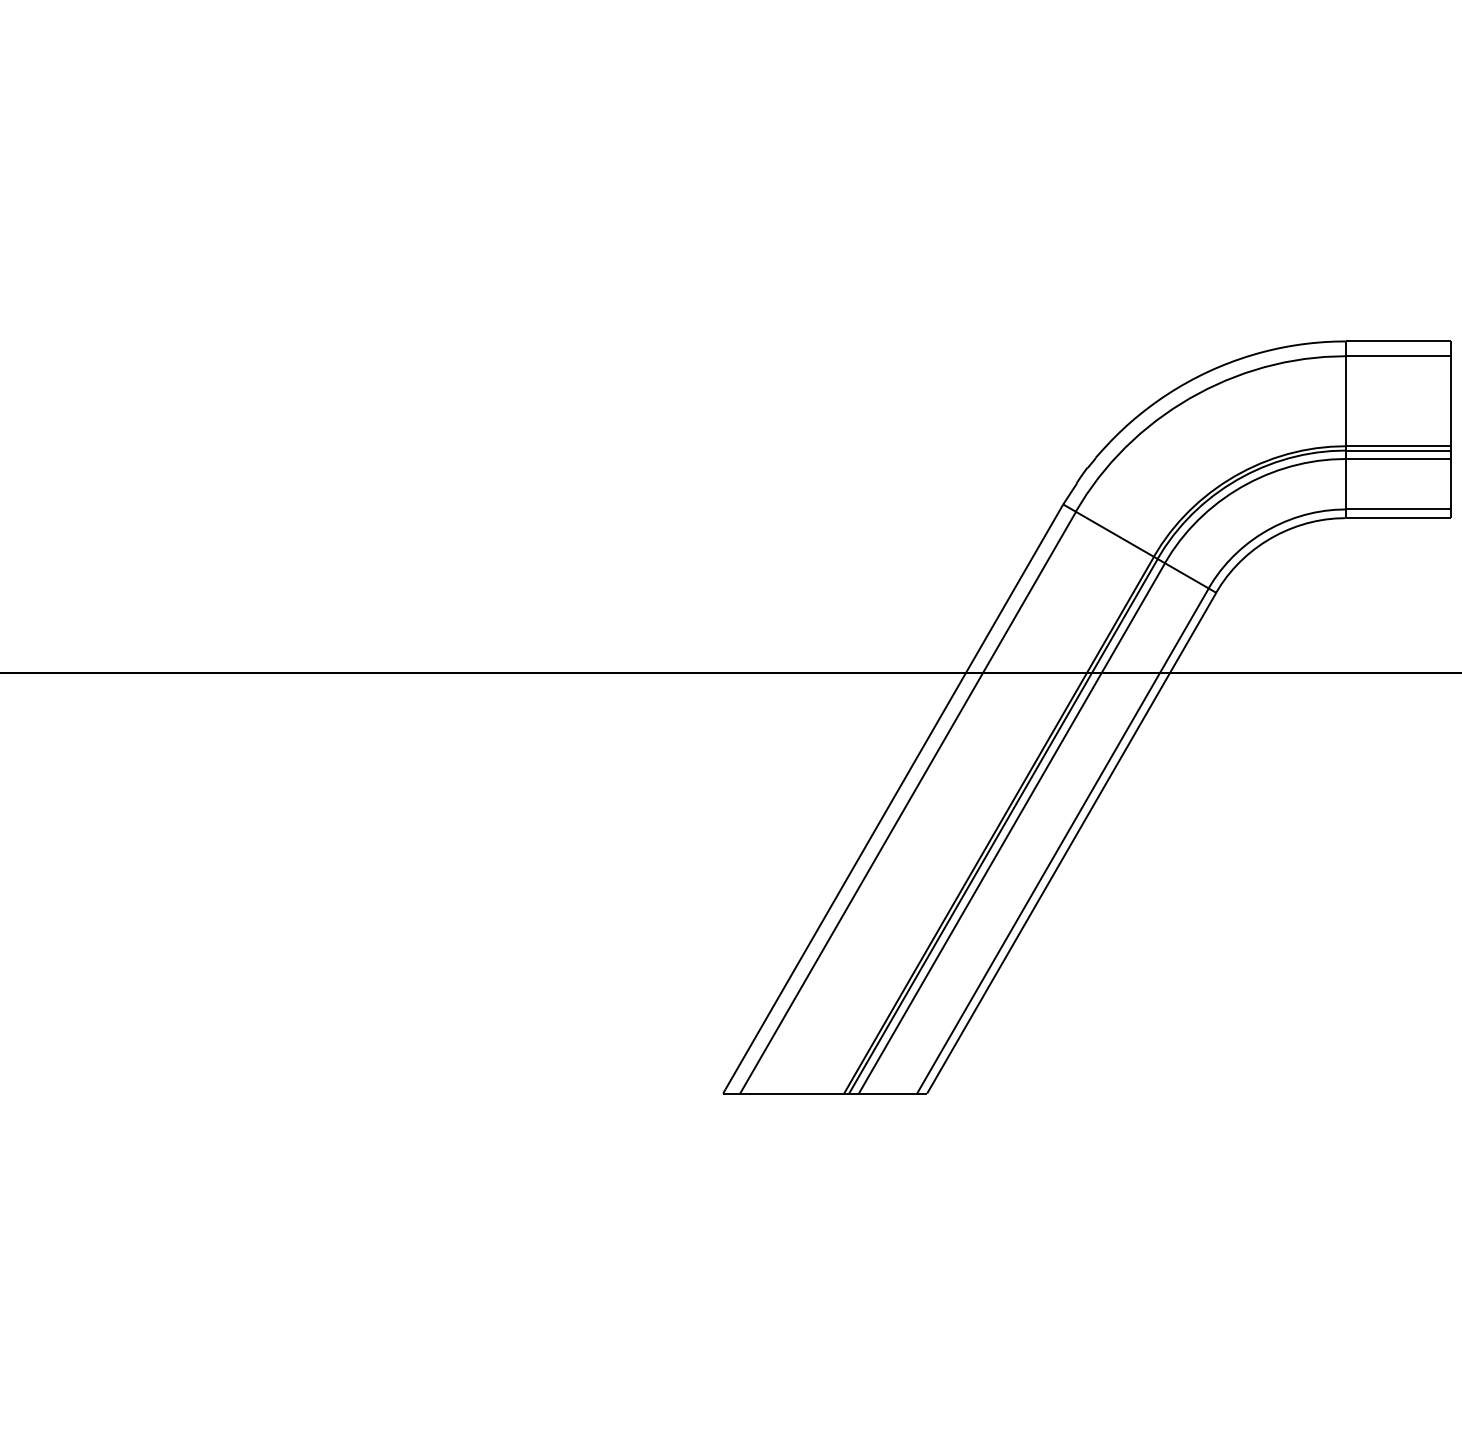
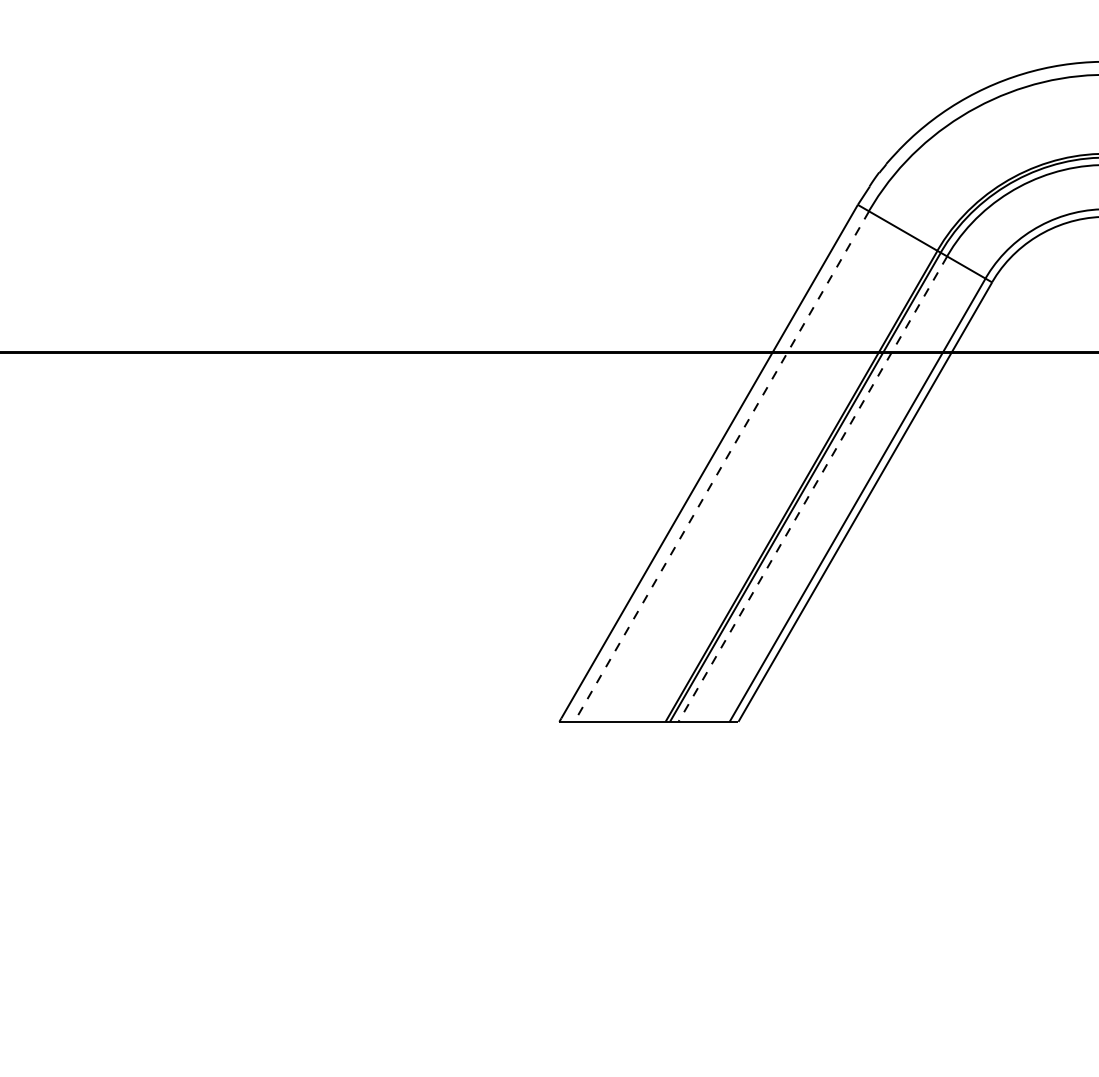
line: (908, 802) -> (722, 466), solid -> dashed
line: (1011, 828) -> (812, 489), solid -> dashed

